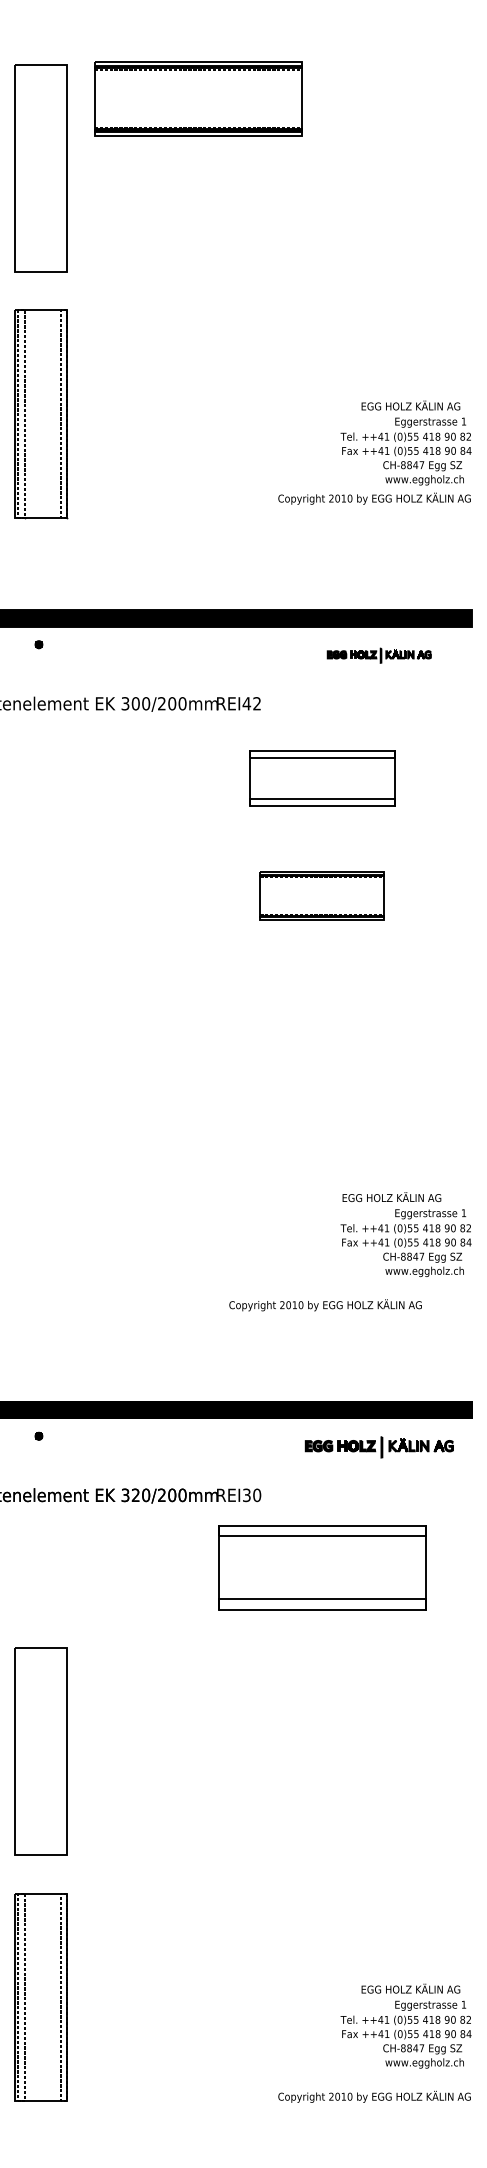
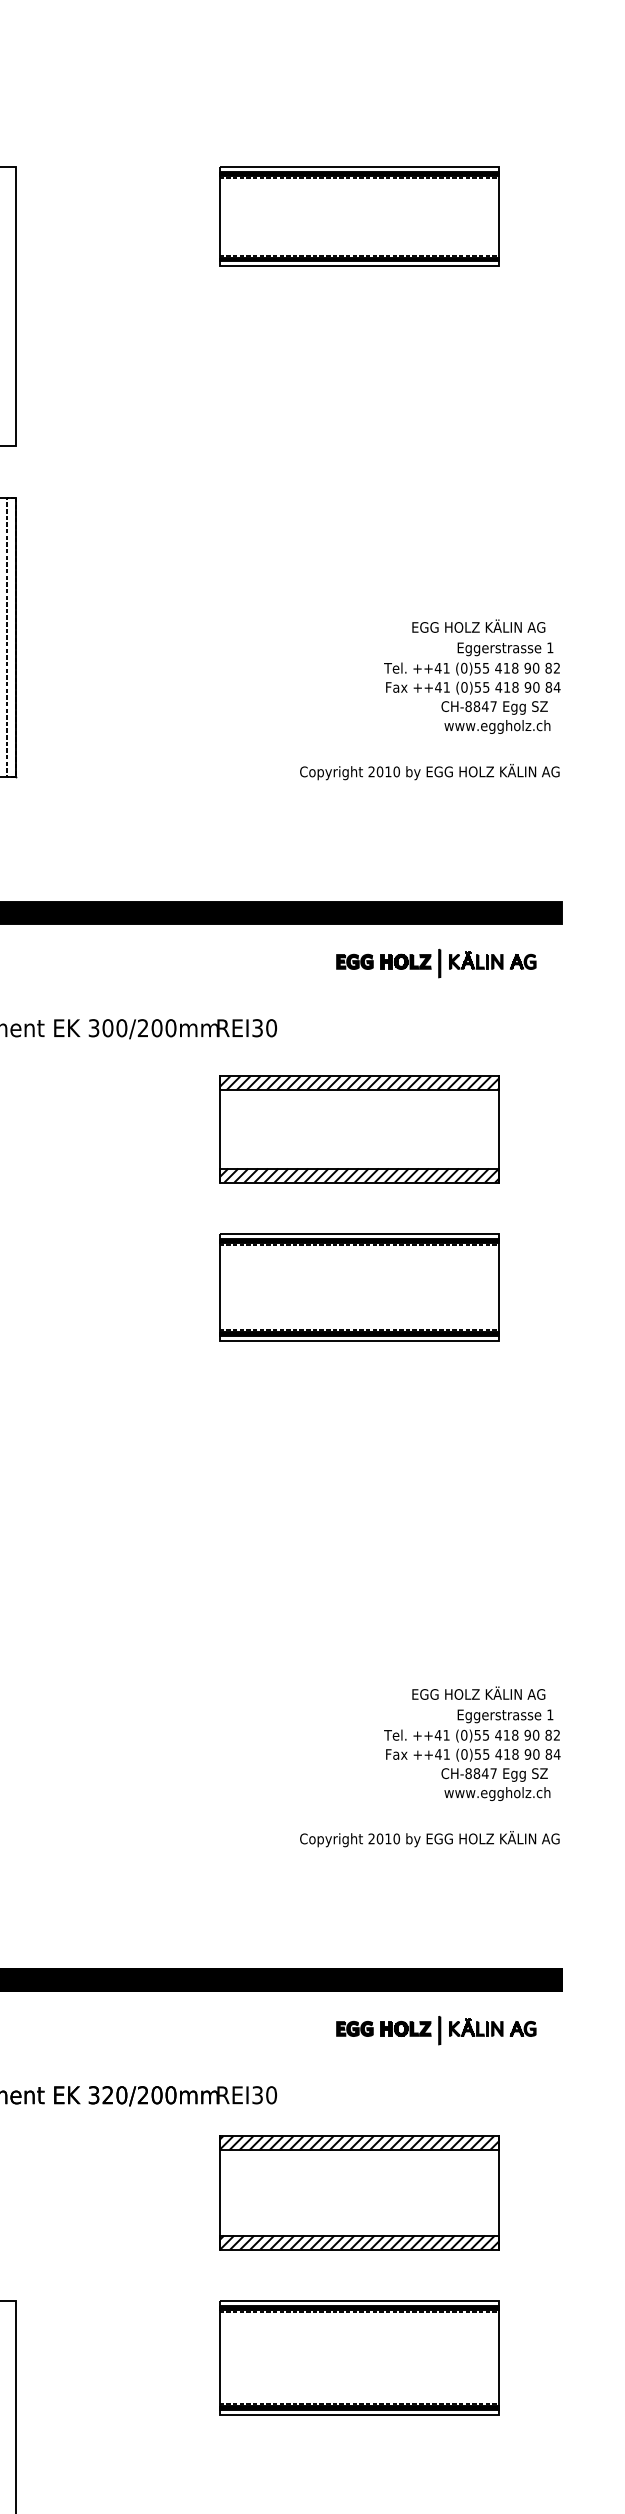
part: (198, 98) -> (359, 216), moved
text: (374, 498) -> (429, 771), moved
part: (378, 655) -> (435, 963), size x1.43
text: (251, 703) -> (263, 1027), REI42 -> REI30
part: (322, 778) -> (359, 1128), size x1.43
part: (322, 895) -> (359, 1286), size x1.67
text: (391, 1197) -> (478, 1693), moved
text: (325, 1305) -> (429, 1839), moved
hatch: (321, 1530) -> (358, 2142), added
hatch: (321, 1604) -> (358, 2242), added
part: (322, 1689) -> (359, 2356), added

